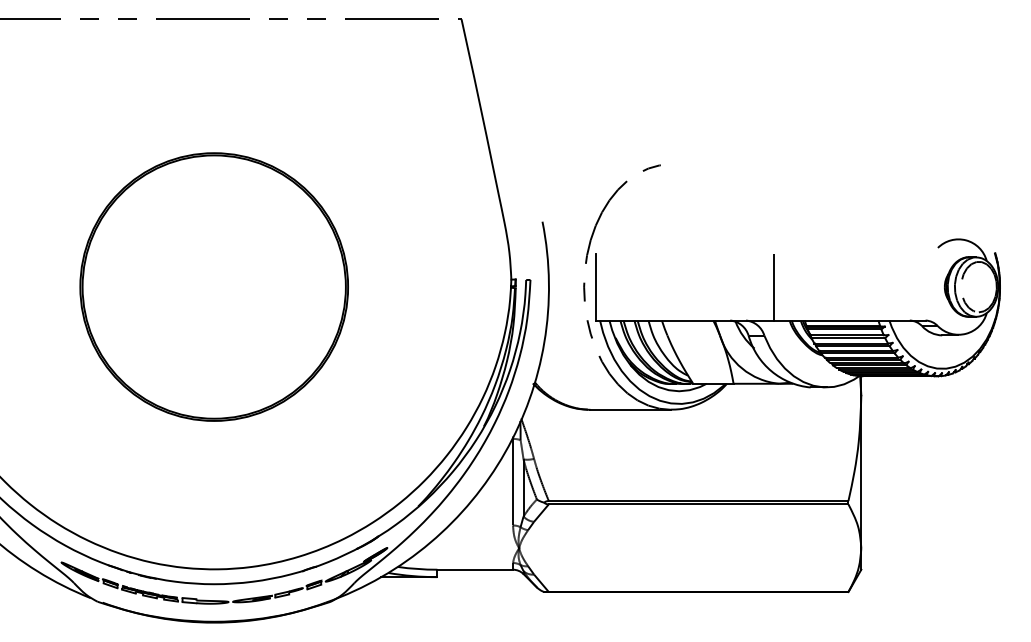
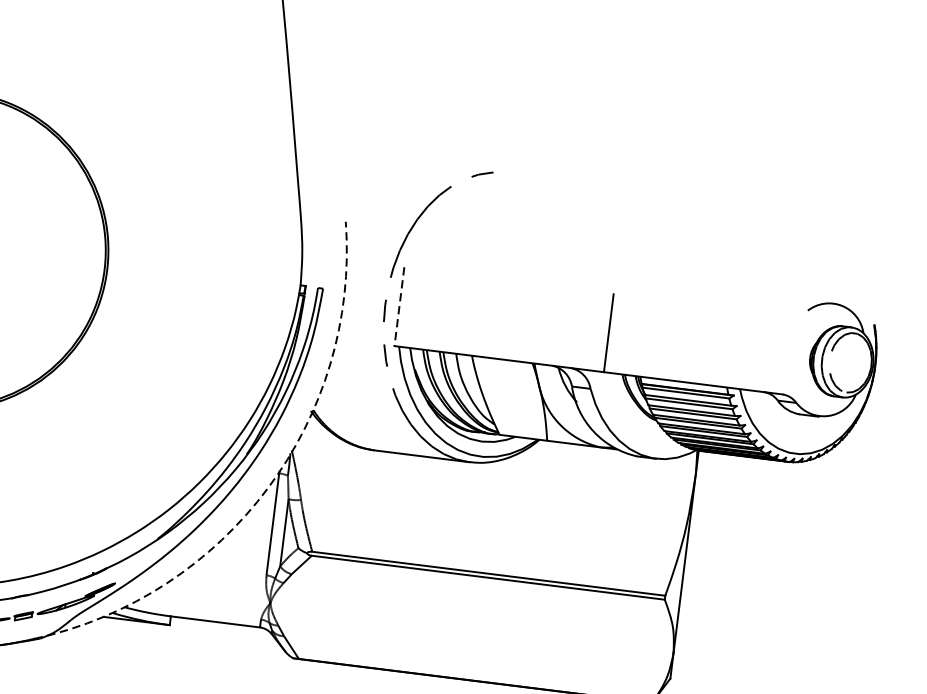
line: (596, 287) -> (399, 307), solid -> dashed
arc: (505, 452) -> (268, 488), solid -> dashed

